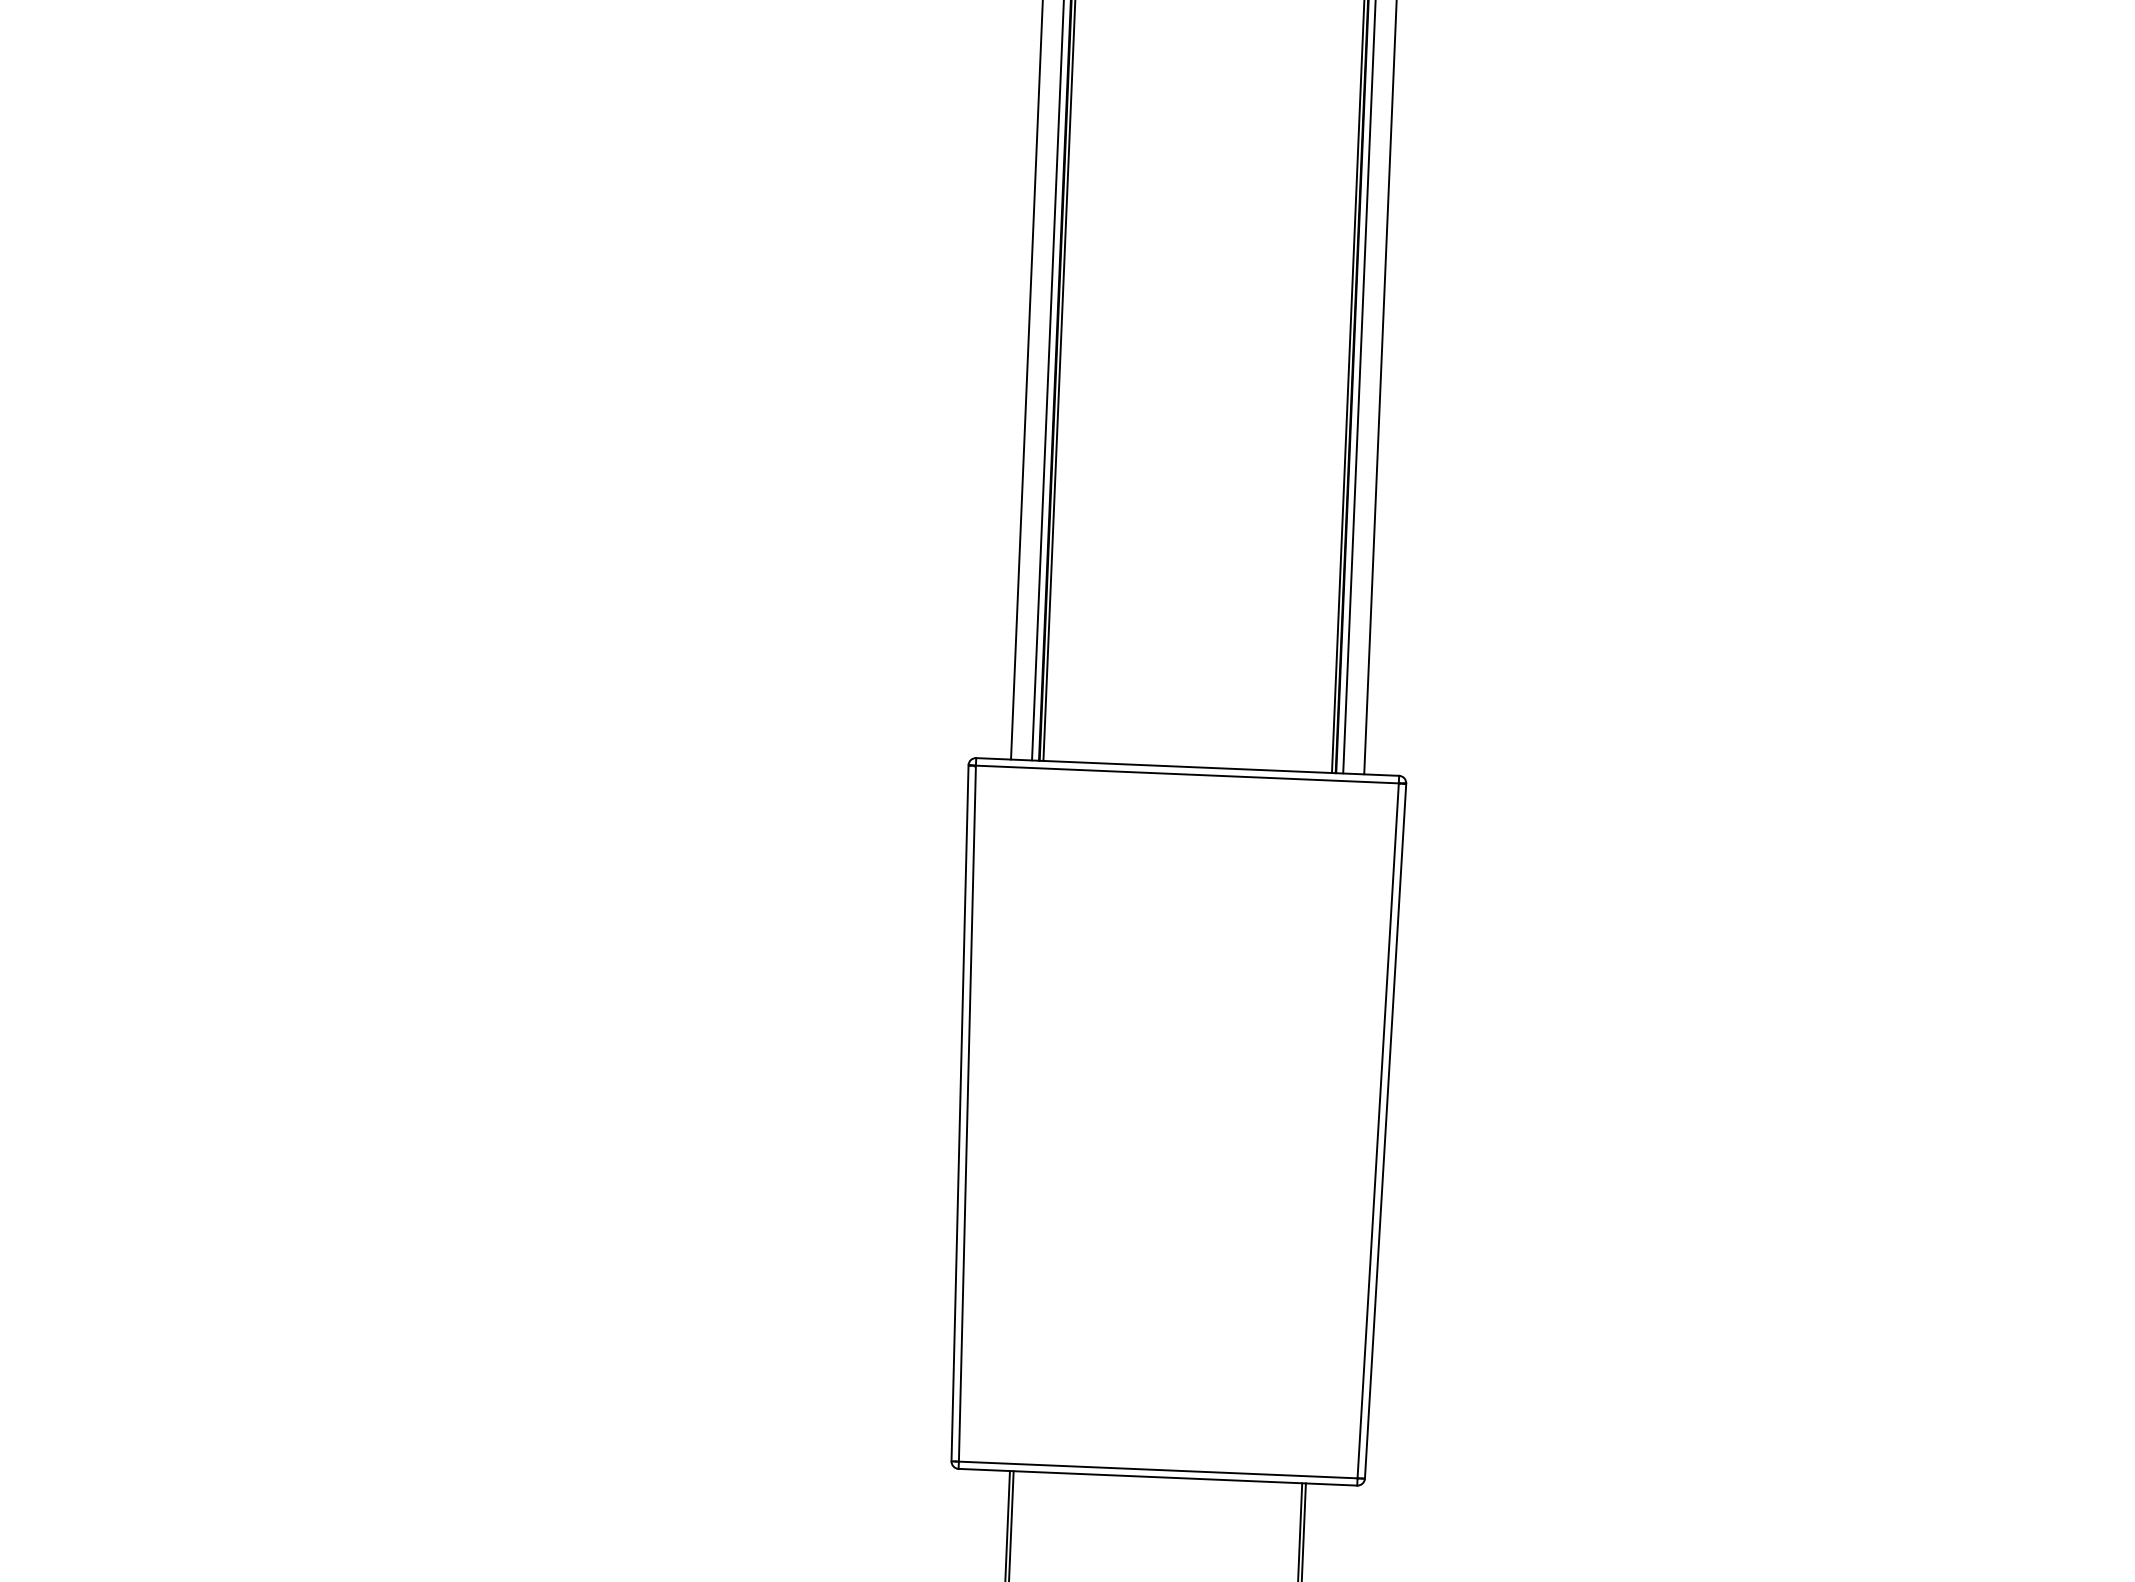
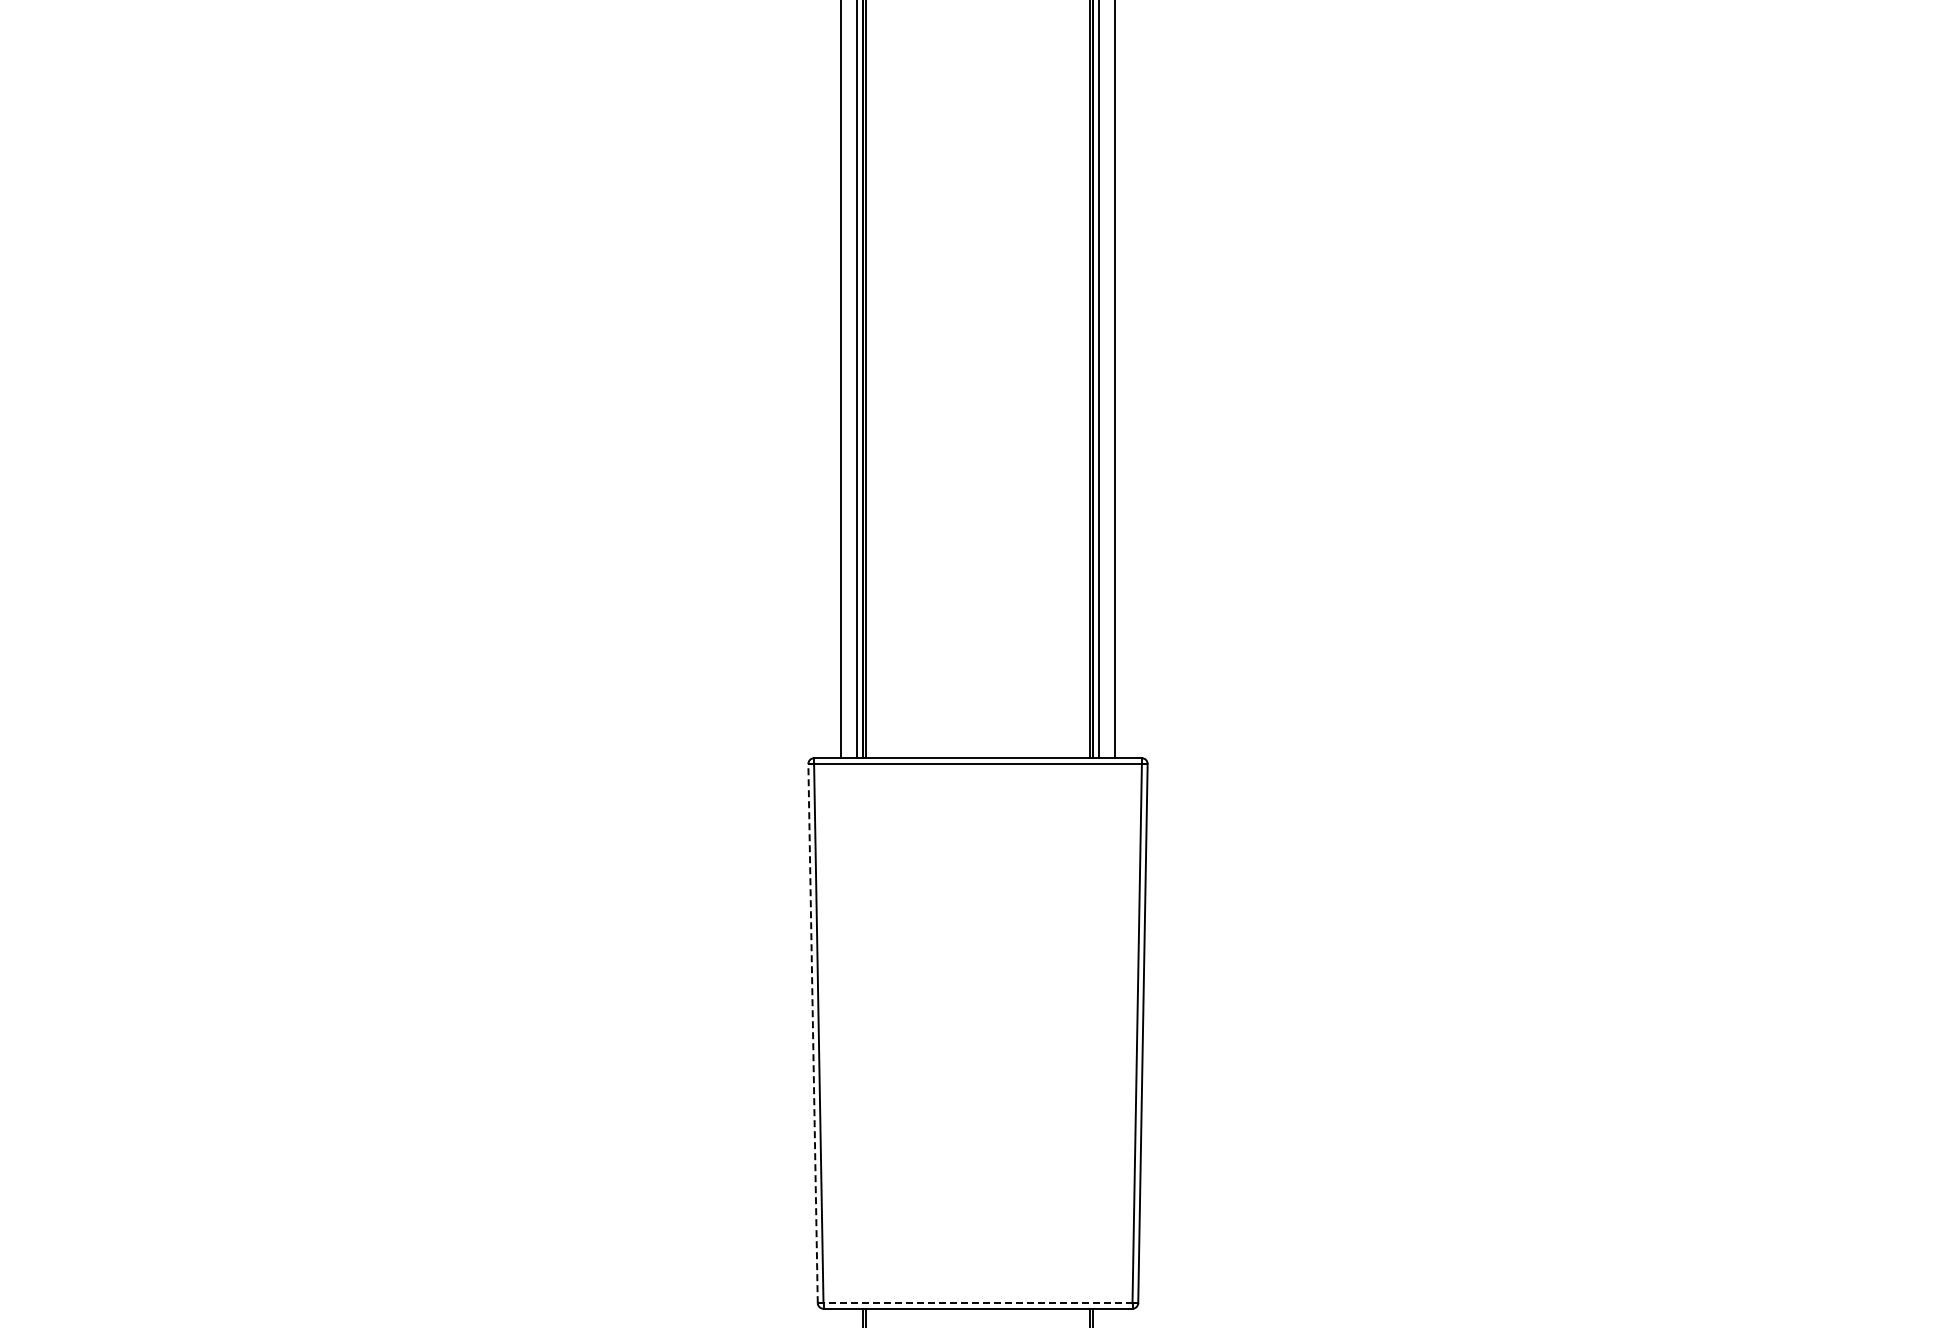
line: (960, 1113) -> (813, 1033), solid -> dashed
line: (1158, 1470) -> (978, 1303), solid -> dashed

